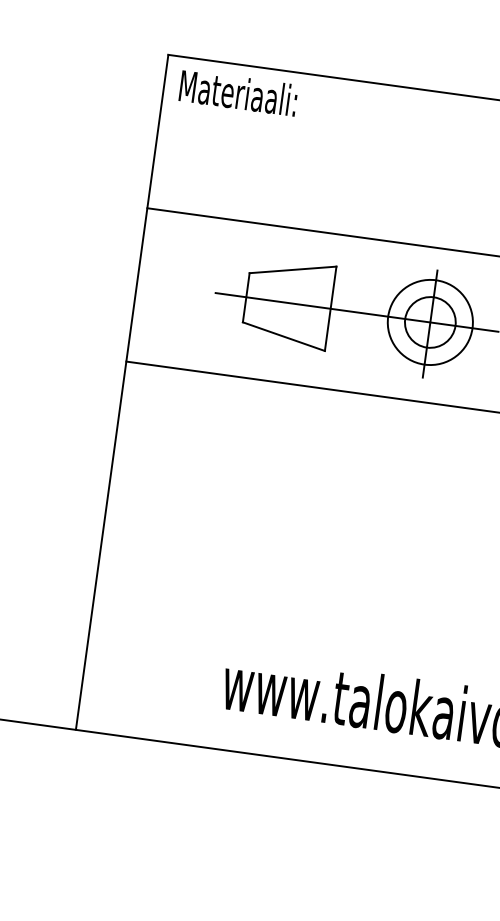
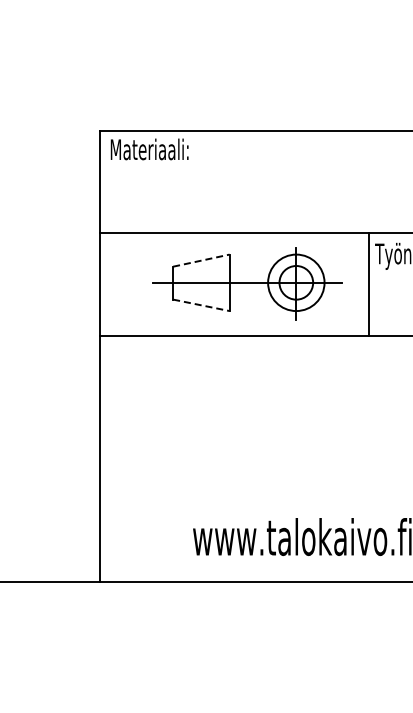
line: (293, 269) -> (201, 260), solid -> dashed
line: (284, 336) -> (201, 305), solid -> dashed

